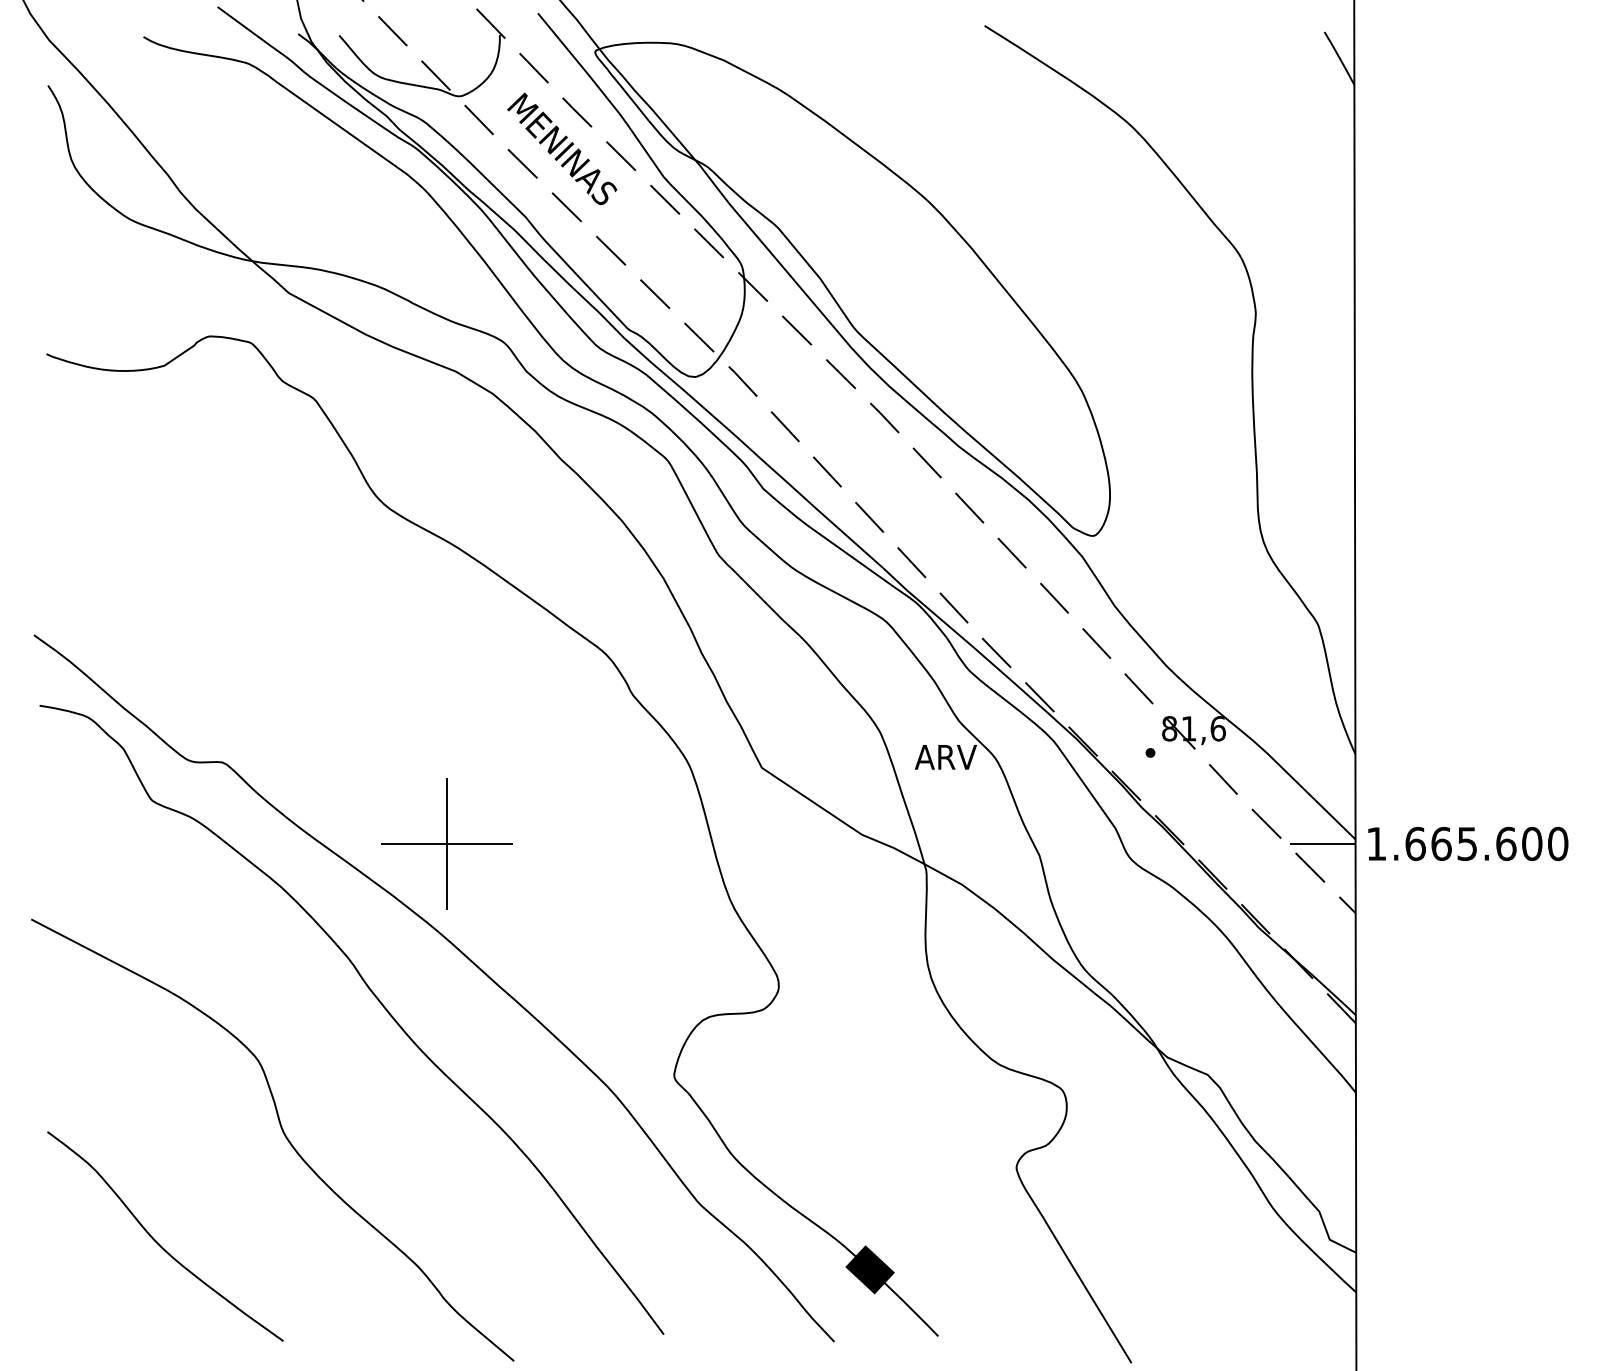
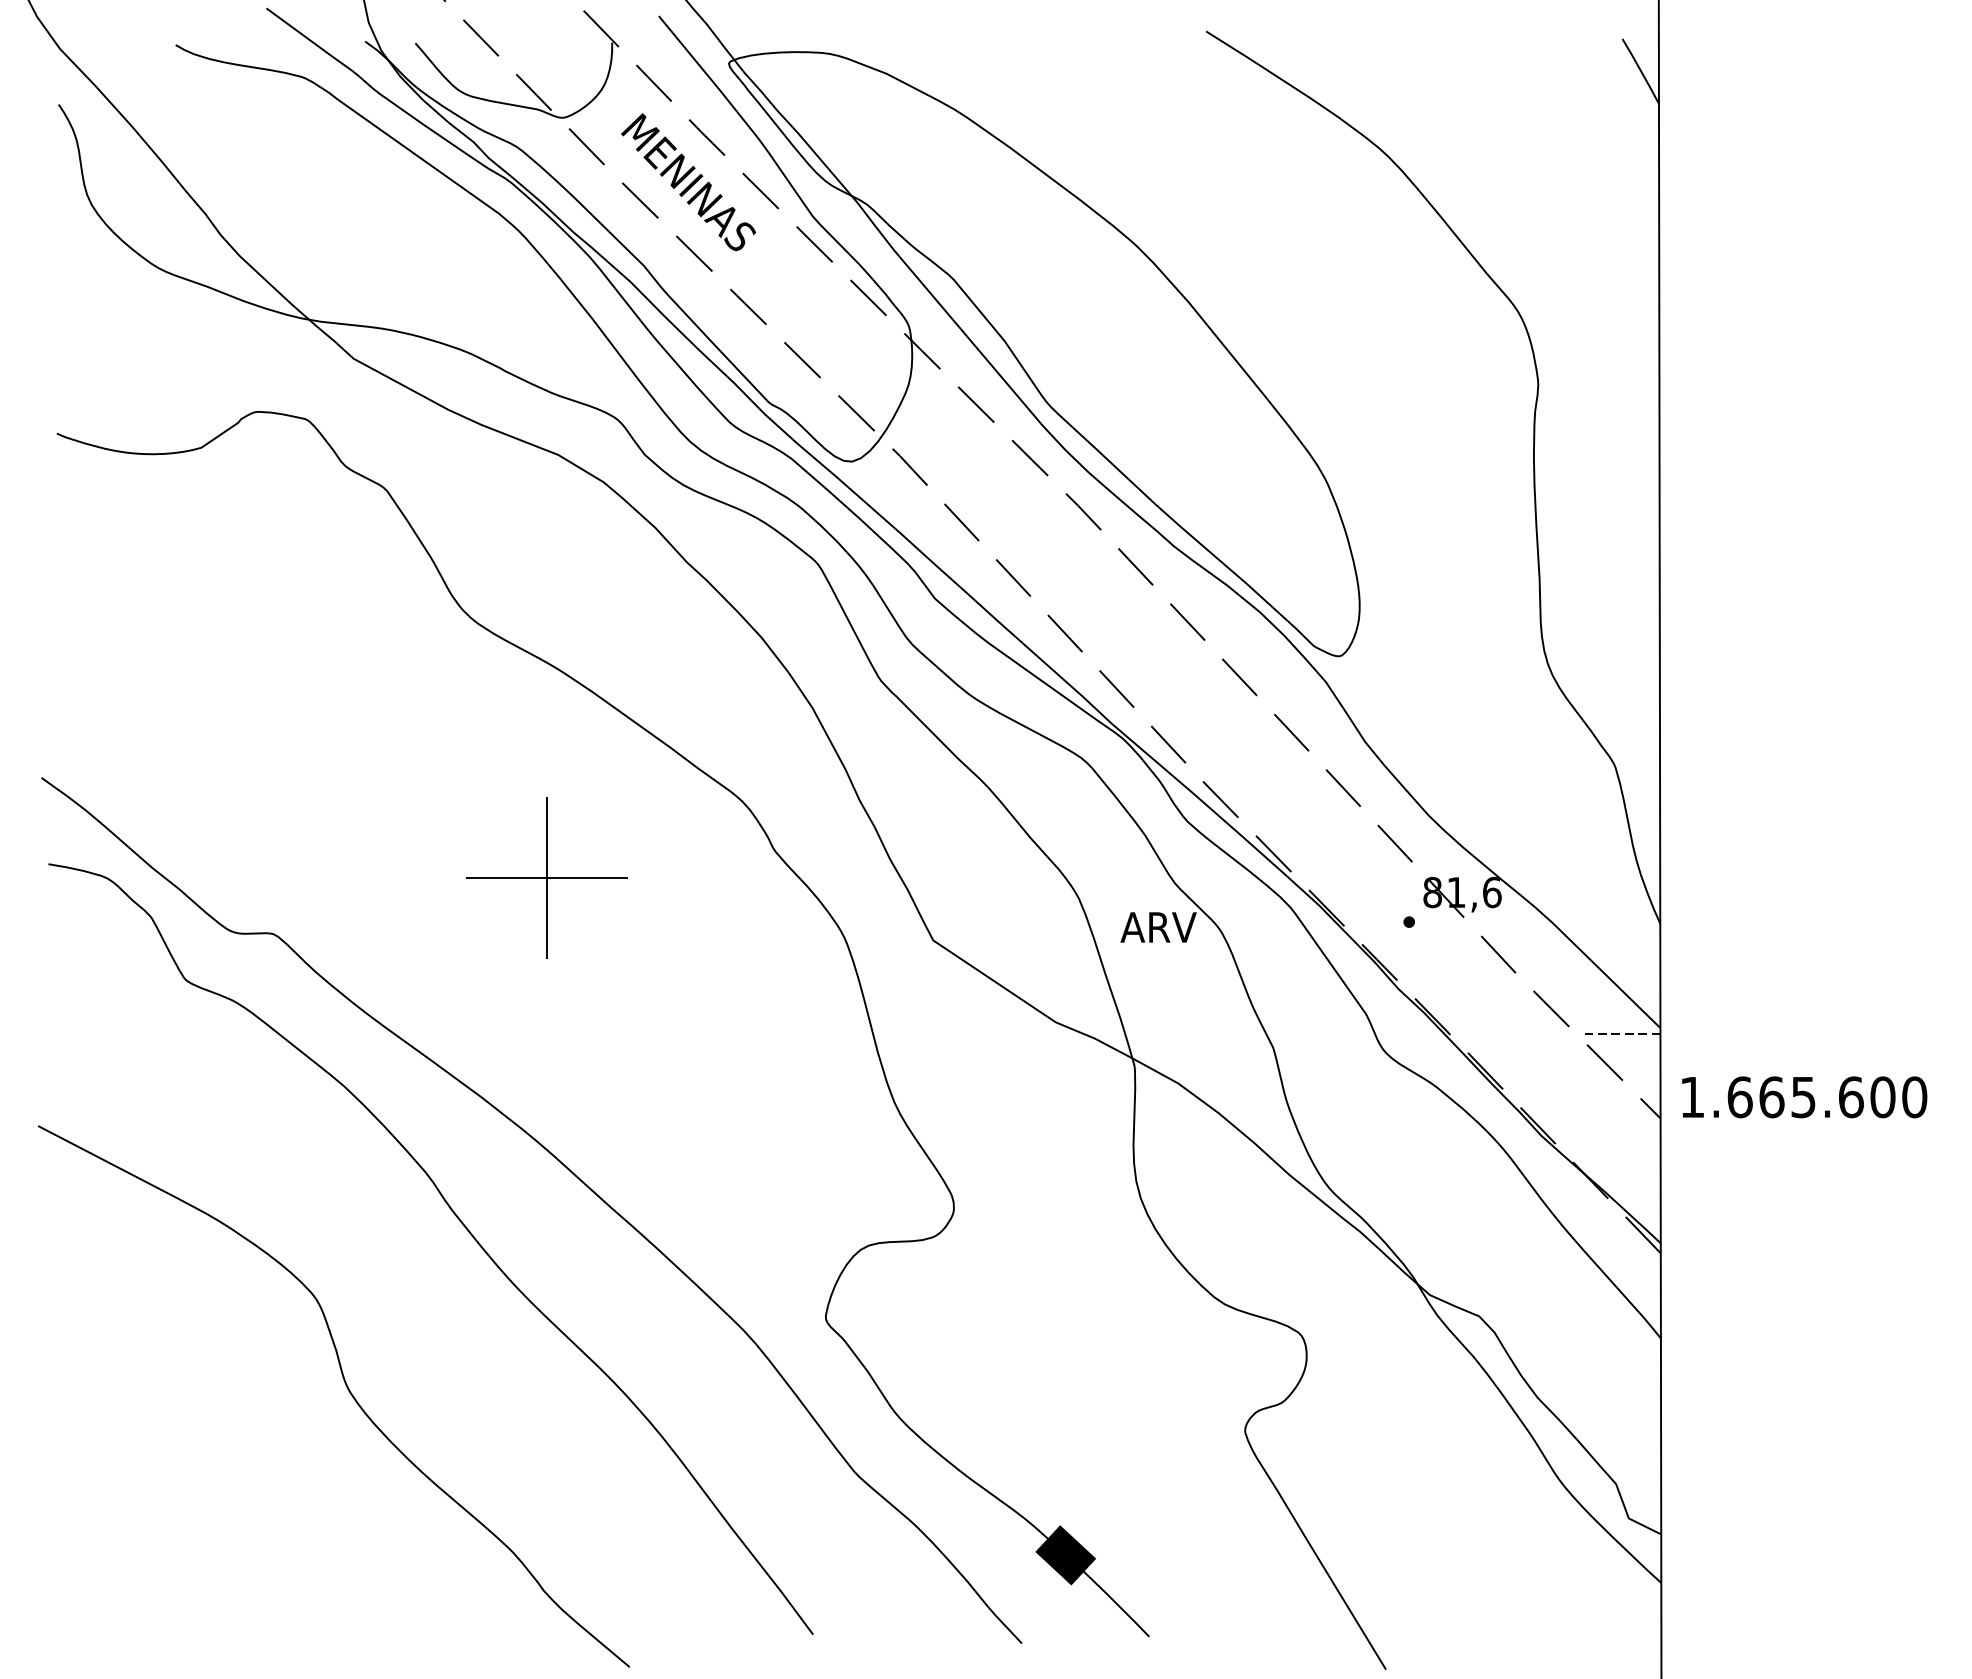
part: (446, 843) -> (546, 877), moved
line: (1322, 843) -> (1619, 1033), solid -> dashed
text: (1468, 843) -> (1804, 1096), moved
curve: (158, 1242) -> (194, 1521), removed

